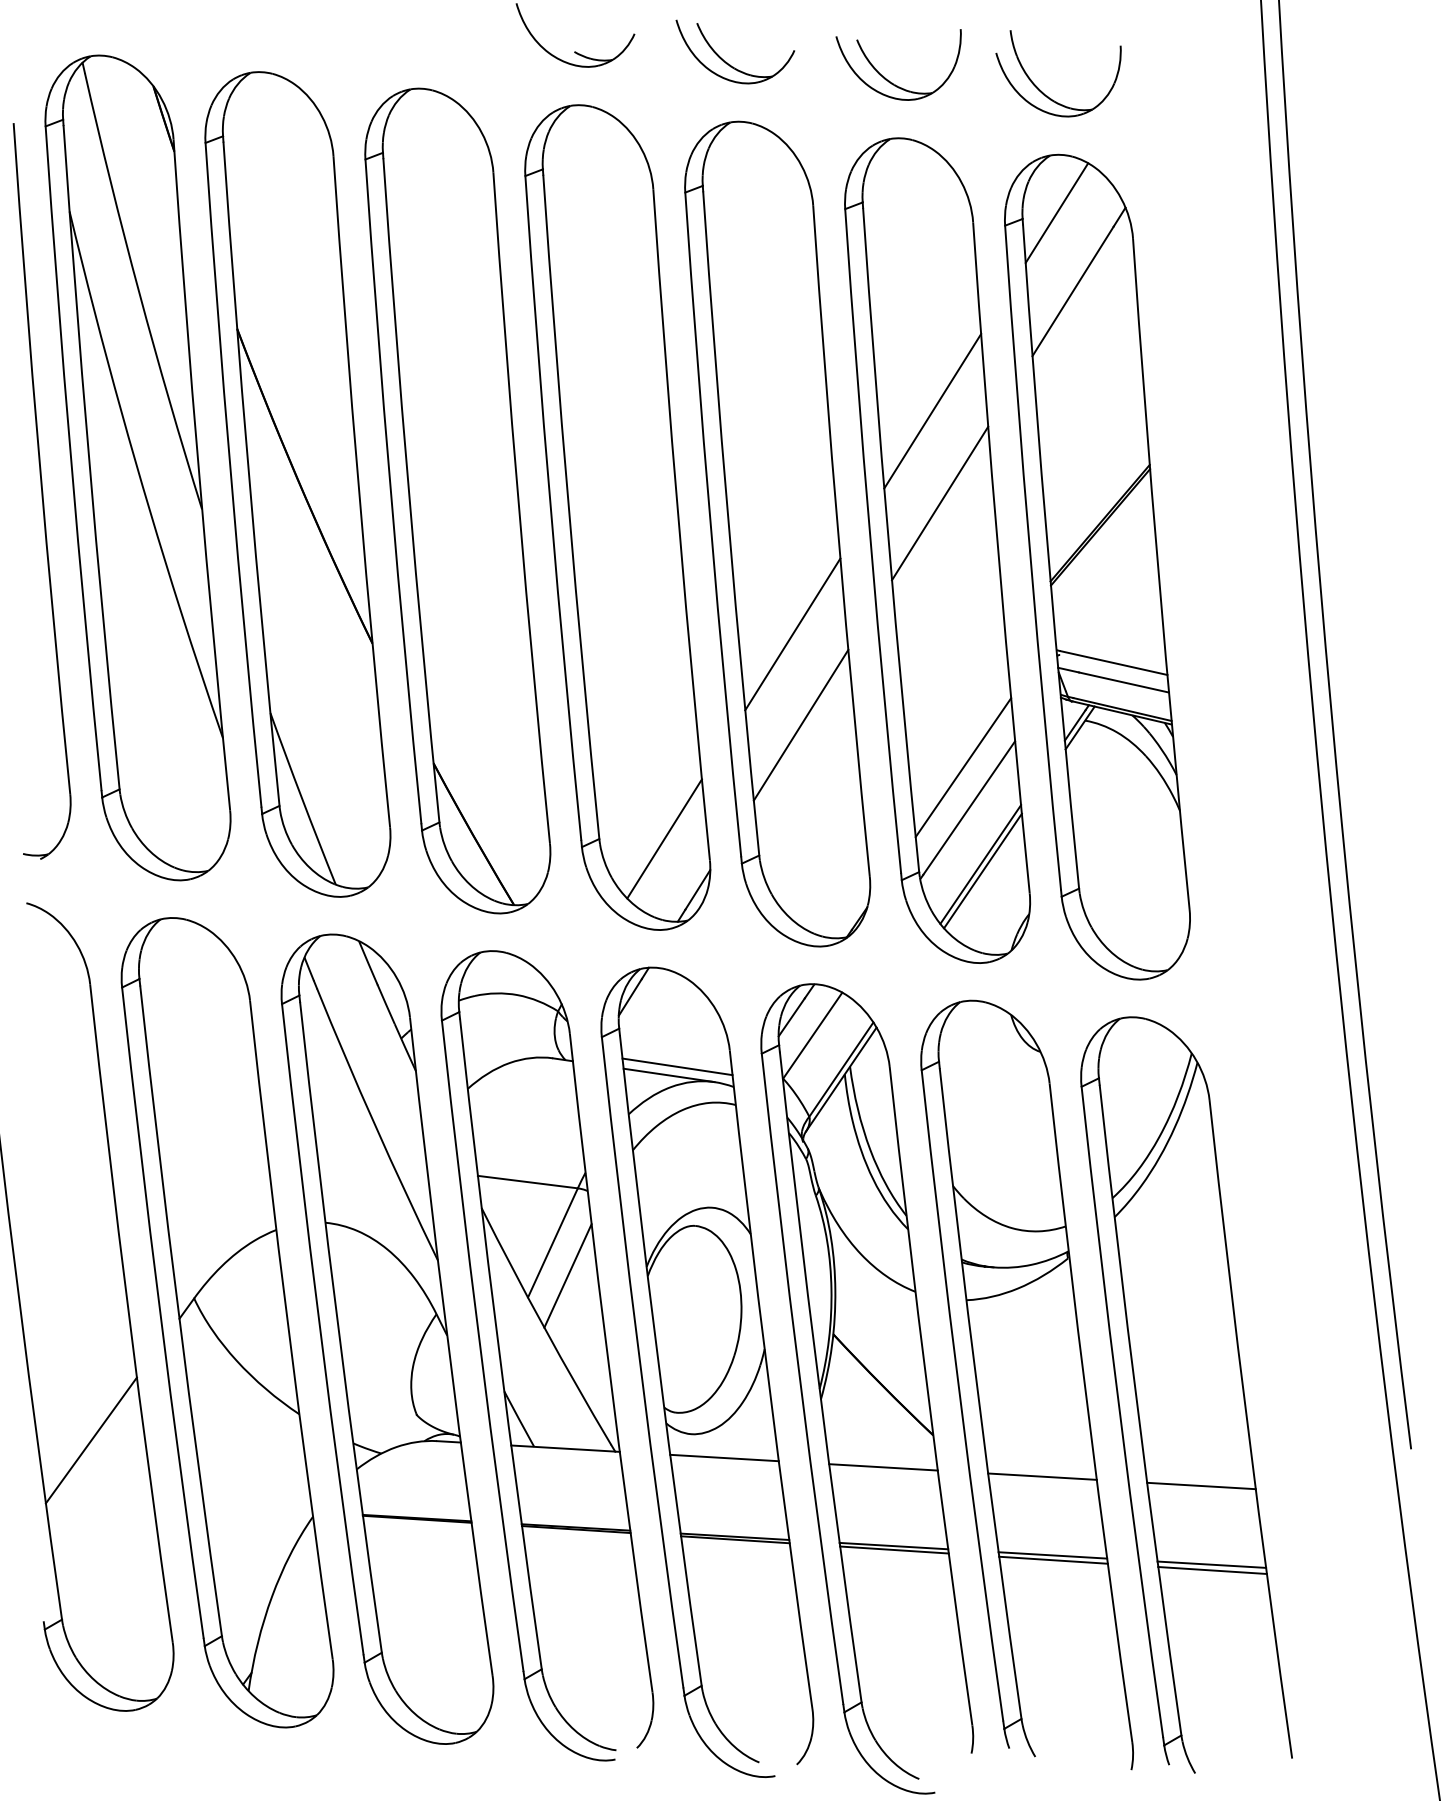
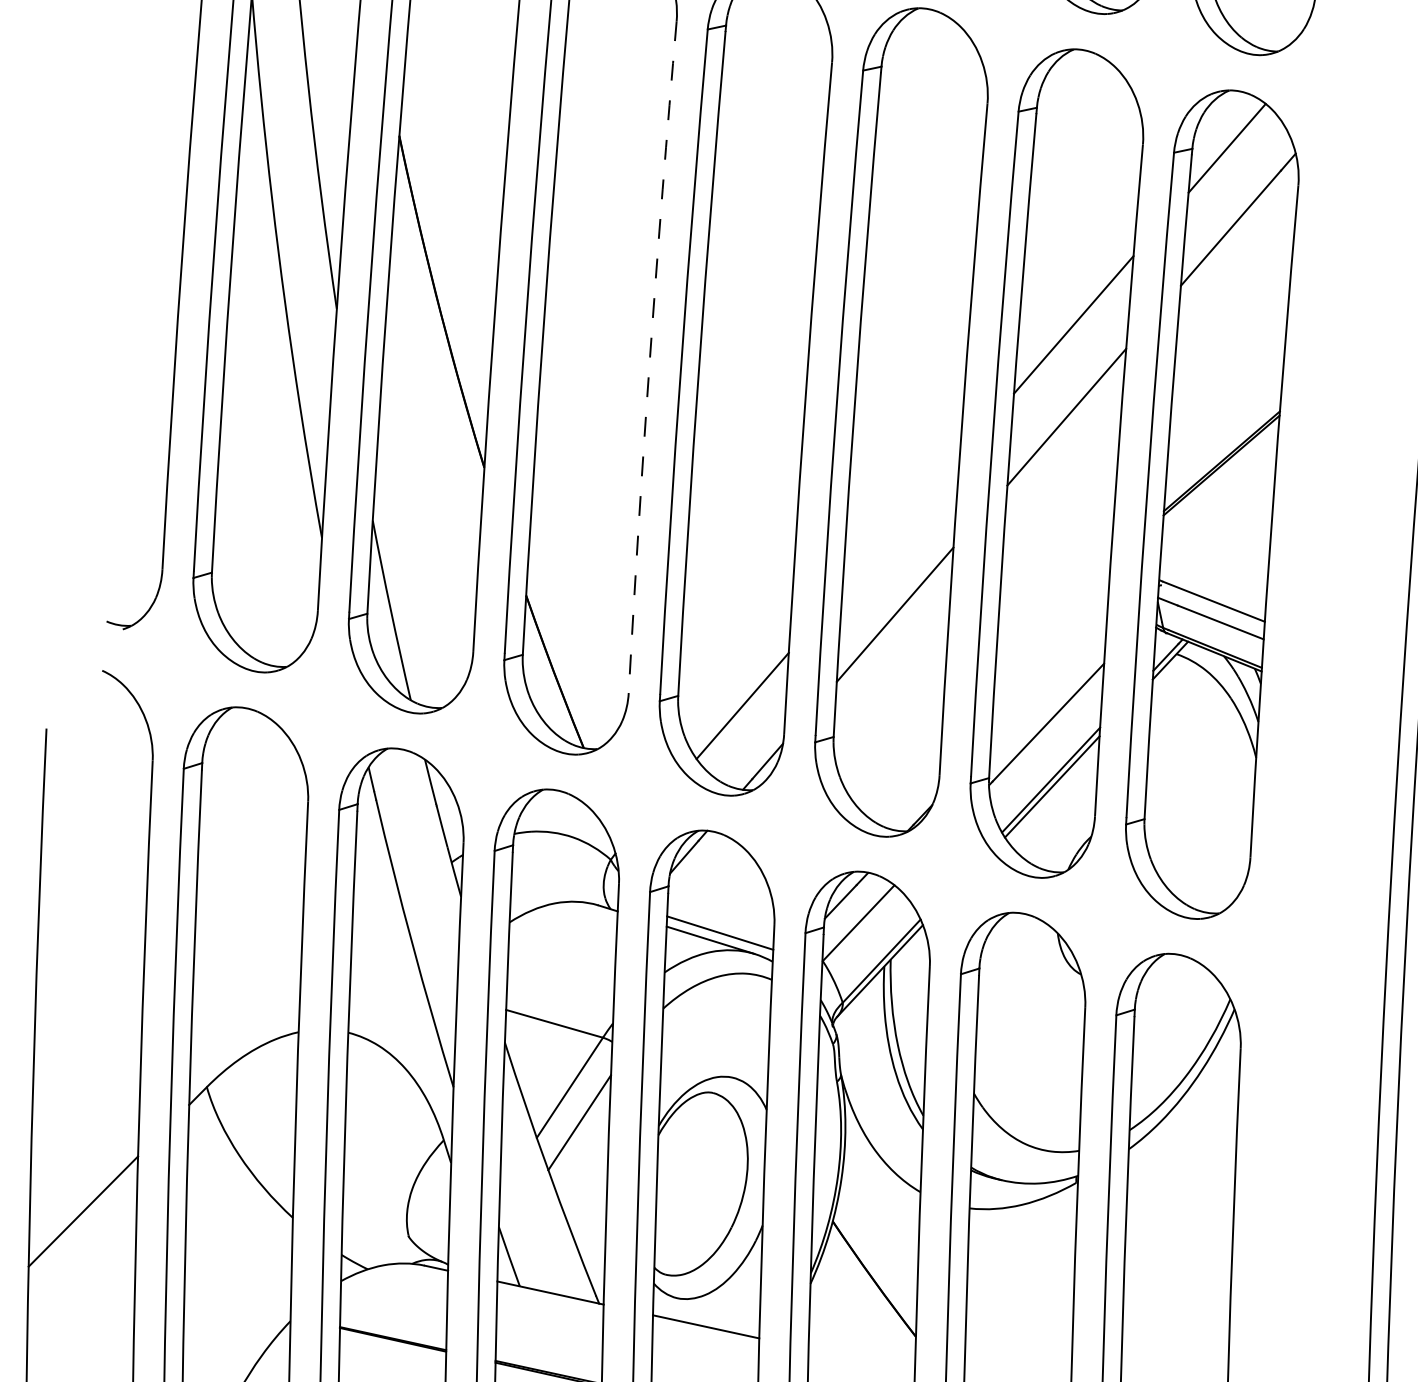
arc: (519, 508) -> (650, 357), solid -> dashed
line: (792, 634) -> (900, 523), removed
line: (963, 767) -> (1049, 681), removed
line: (883, 1467) -> (861, 1360), removed

